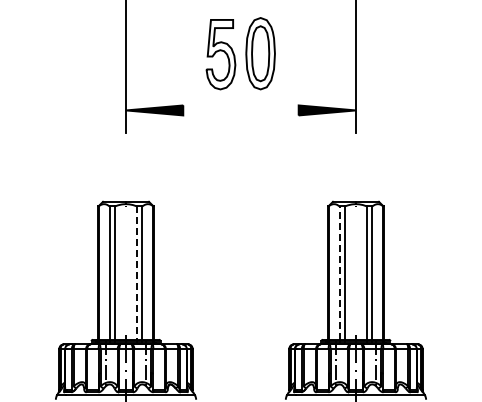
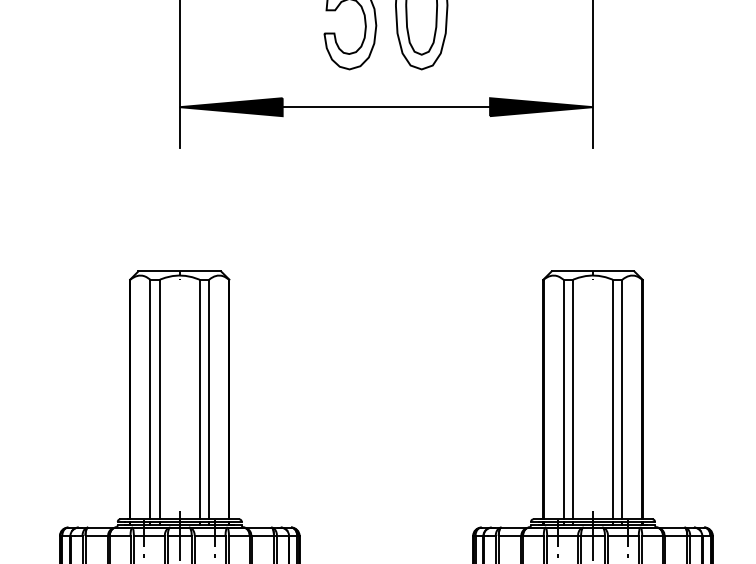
line: (240, 110) -> (385, 107), added
line: (137, 273) -> (200, 400), dashed -> solid
line: (339, 273) -> (563, 400), dashed -> solid

